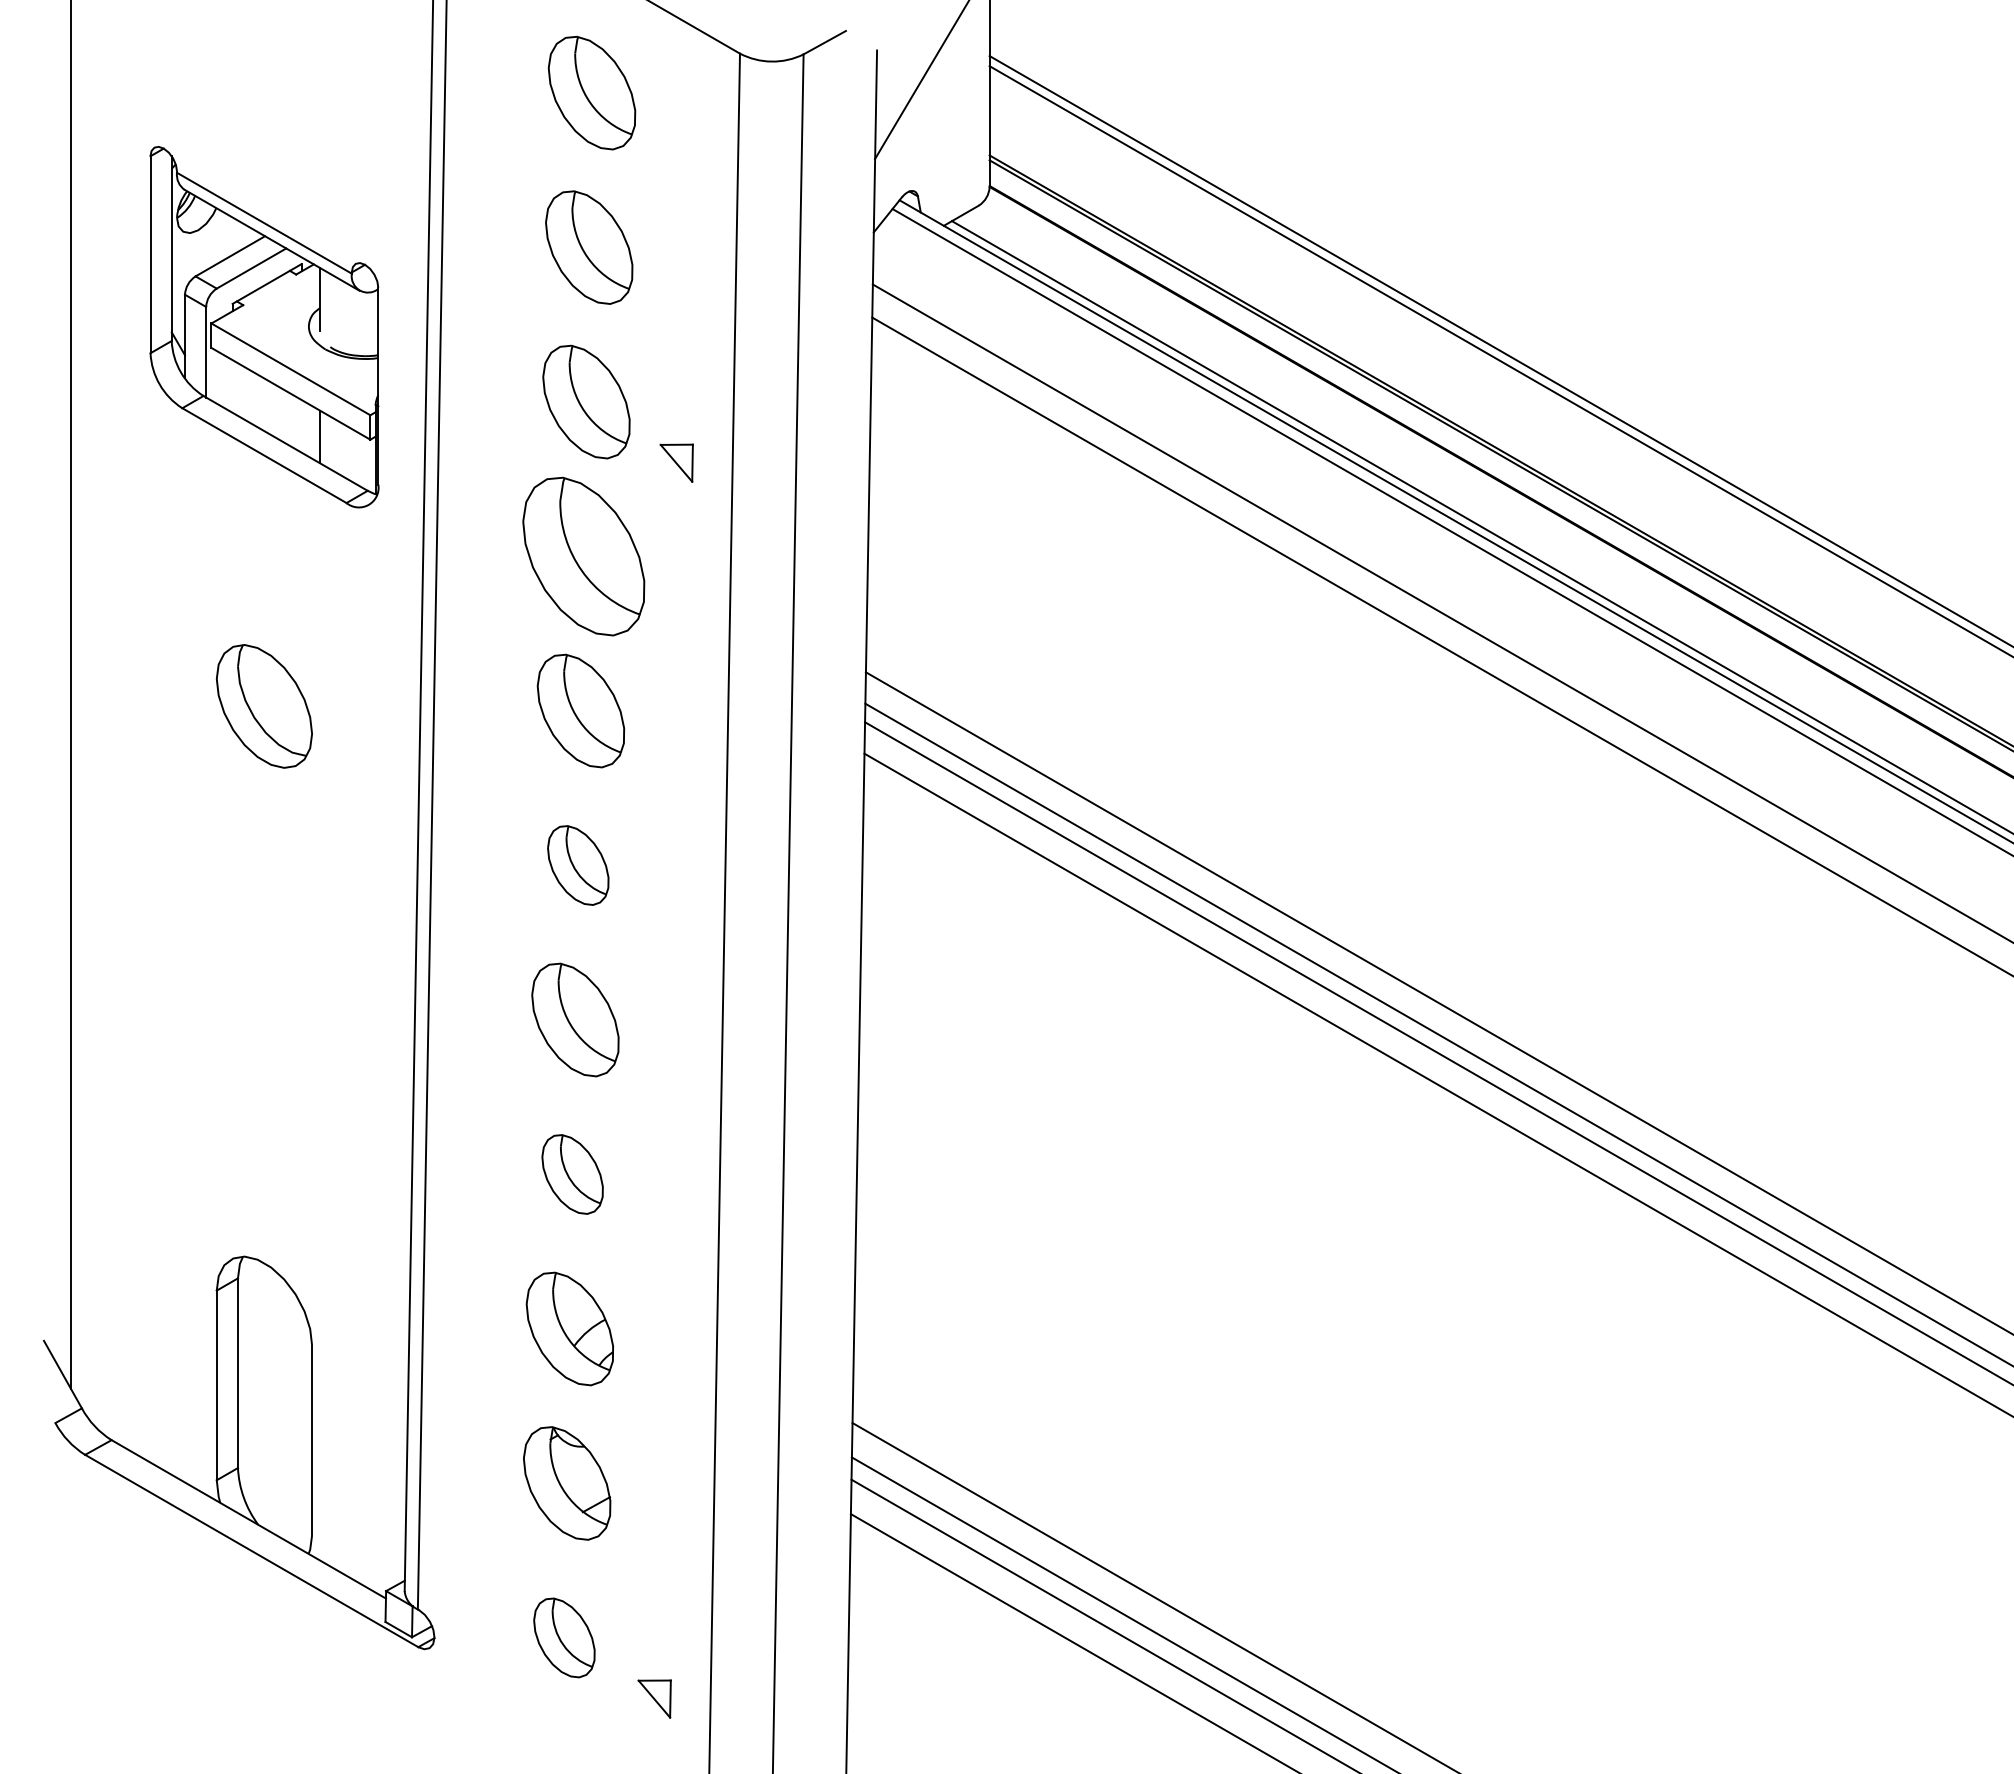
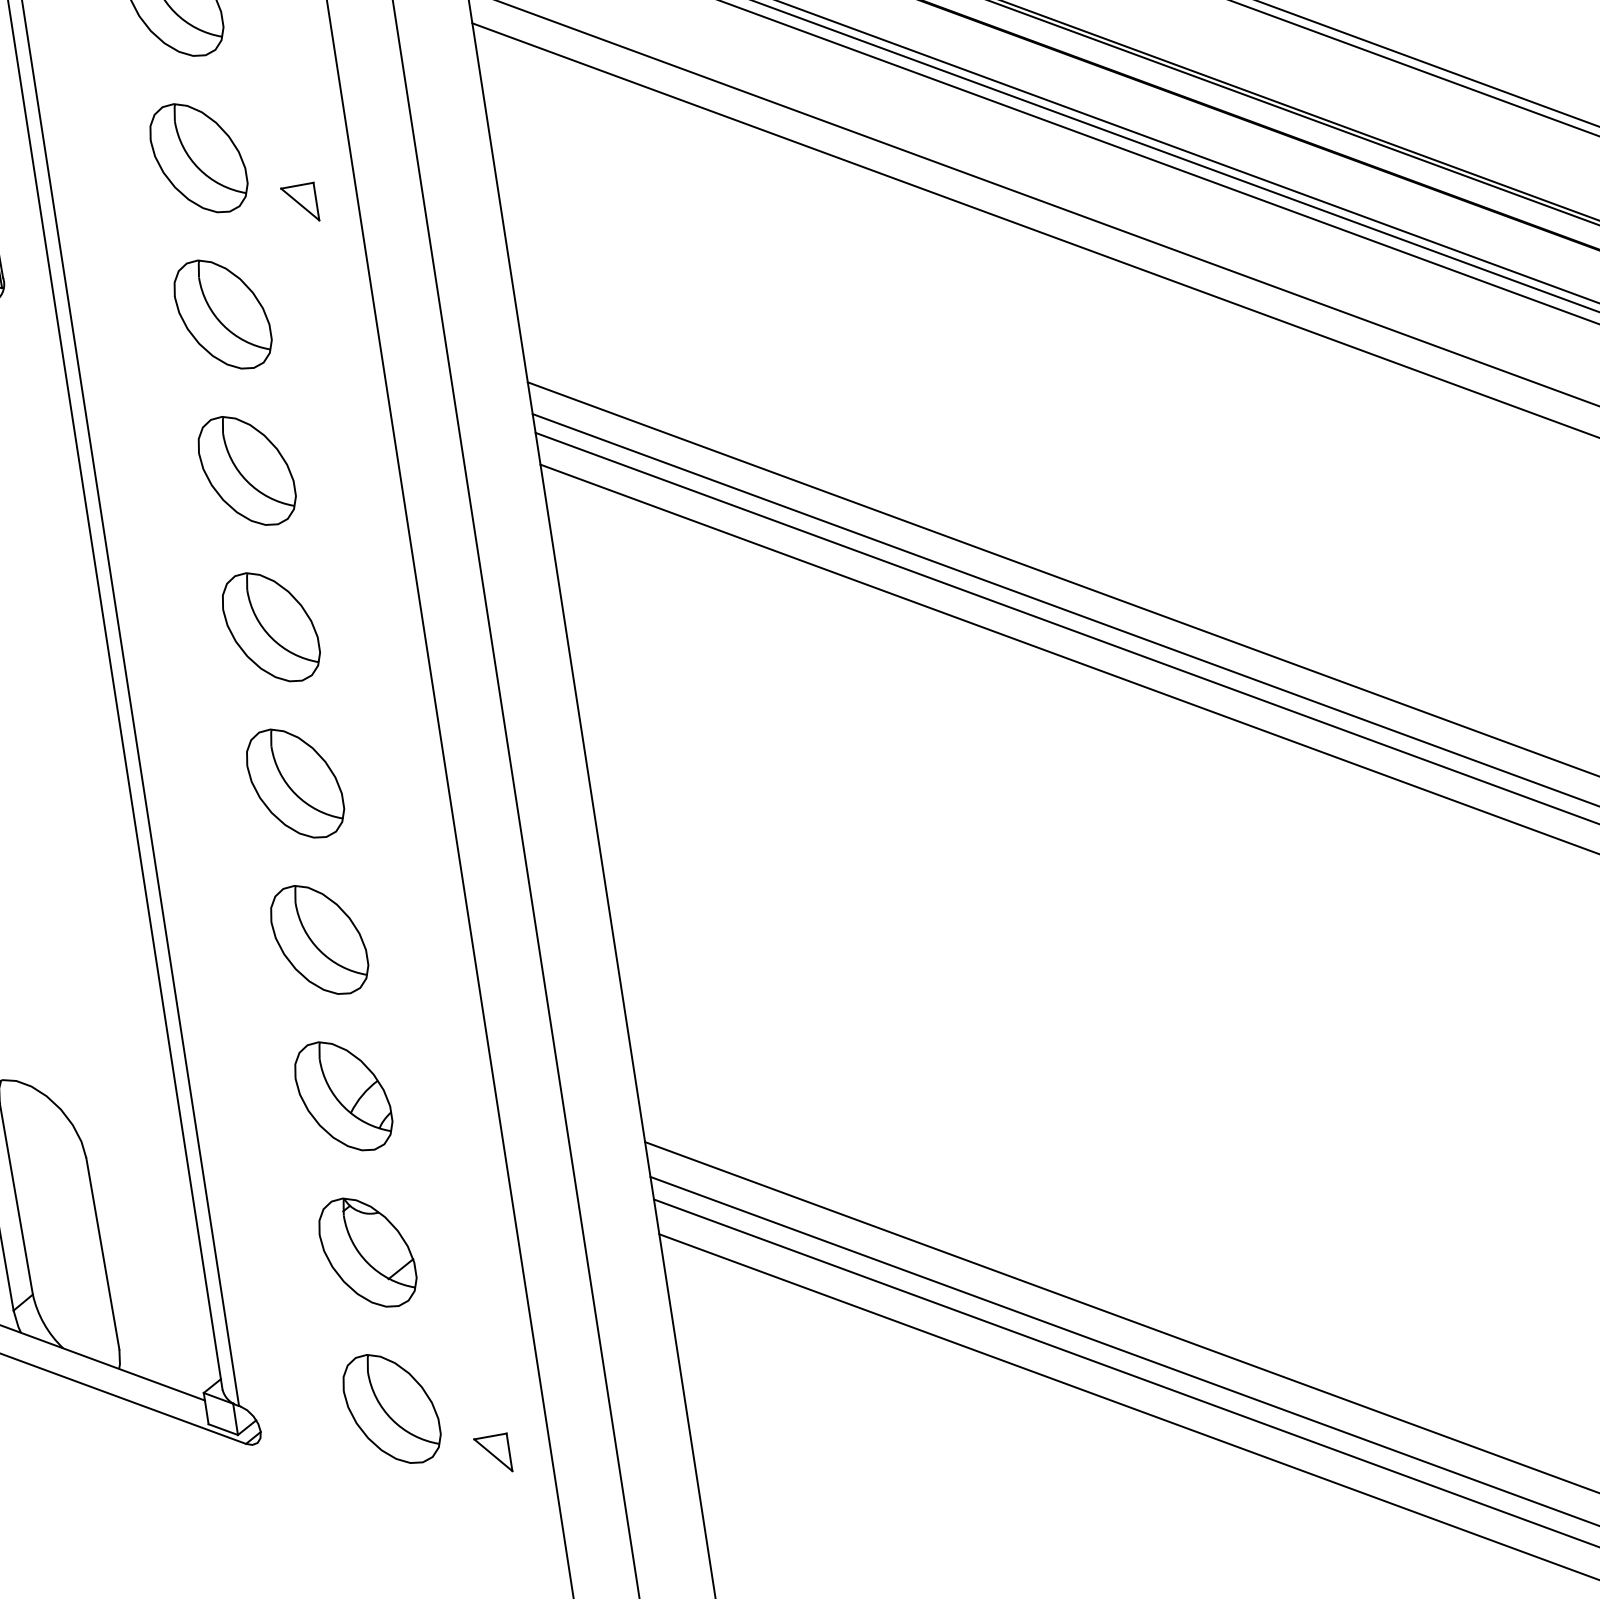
part: (583, 556) -> (222, 314), size x0.71
part: (578, 865) -> (271, 627), size x1.43
part: (572, 1174) -> (319, 940), size x1.43
part: (564, 1637) -> (391, 1408), size x1.43

